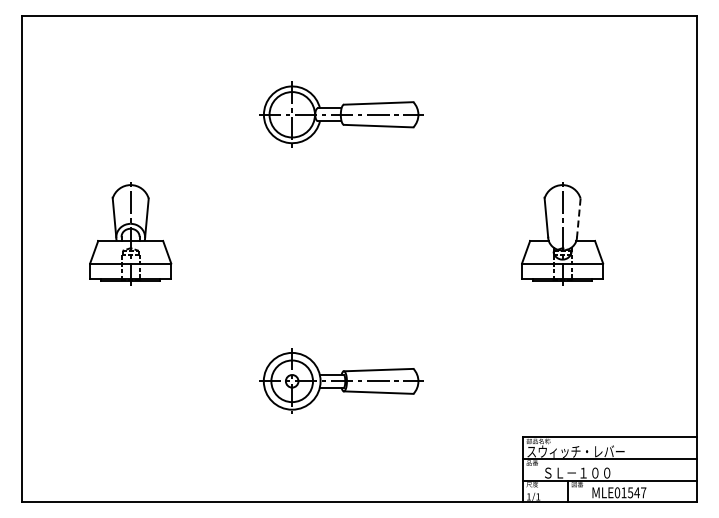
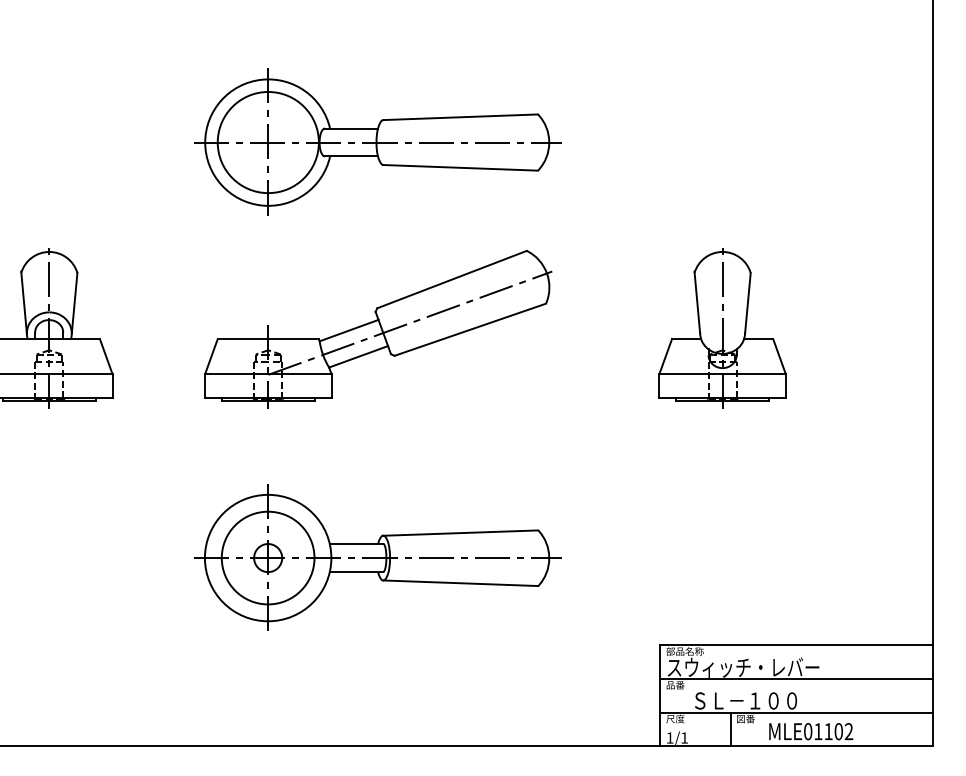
part: (341, 114) -> (377, 141), size x1.43
line: (578, 218) -> (747, 304), dashed -> solid
part: (341, 234) -> (377, 328), added
part: (341, 380) -> (377, 556), size x1.43
text: (637, 492) -> (839, 731), MLE01547 -> MLE01102

